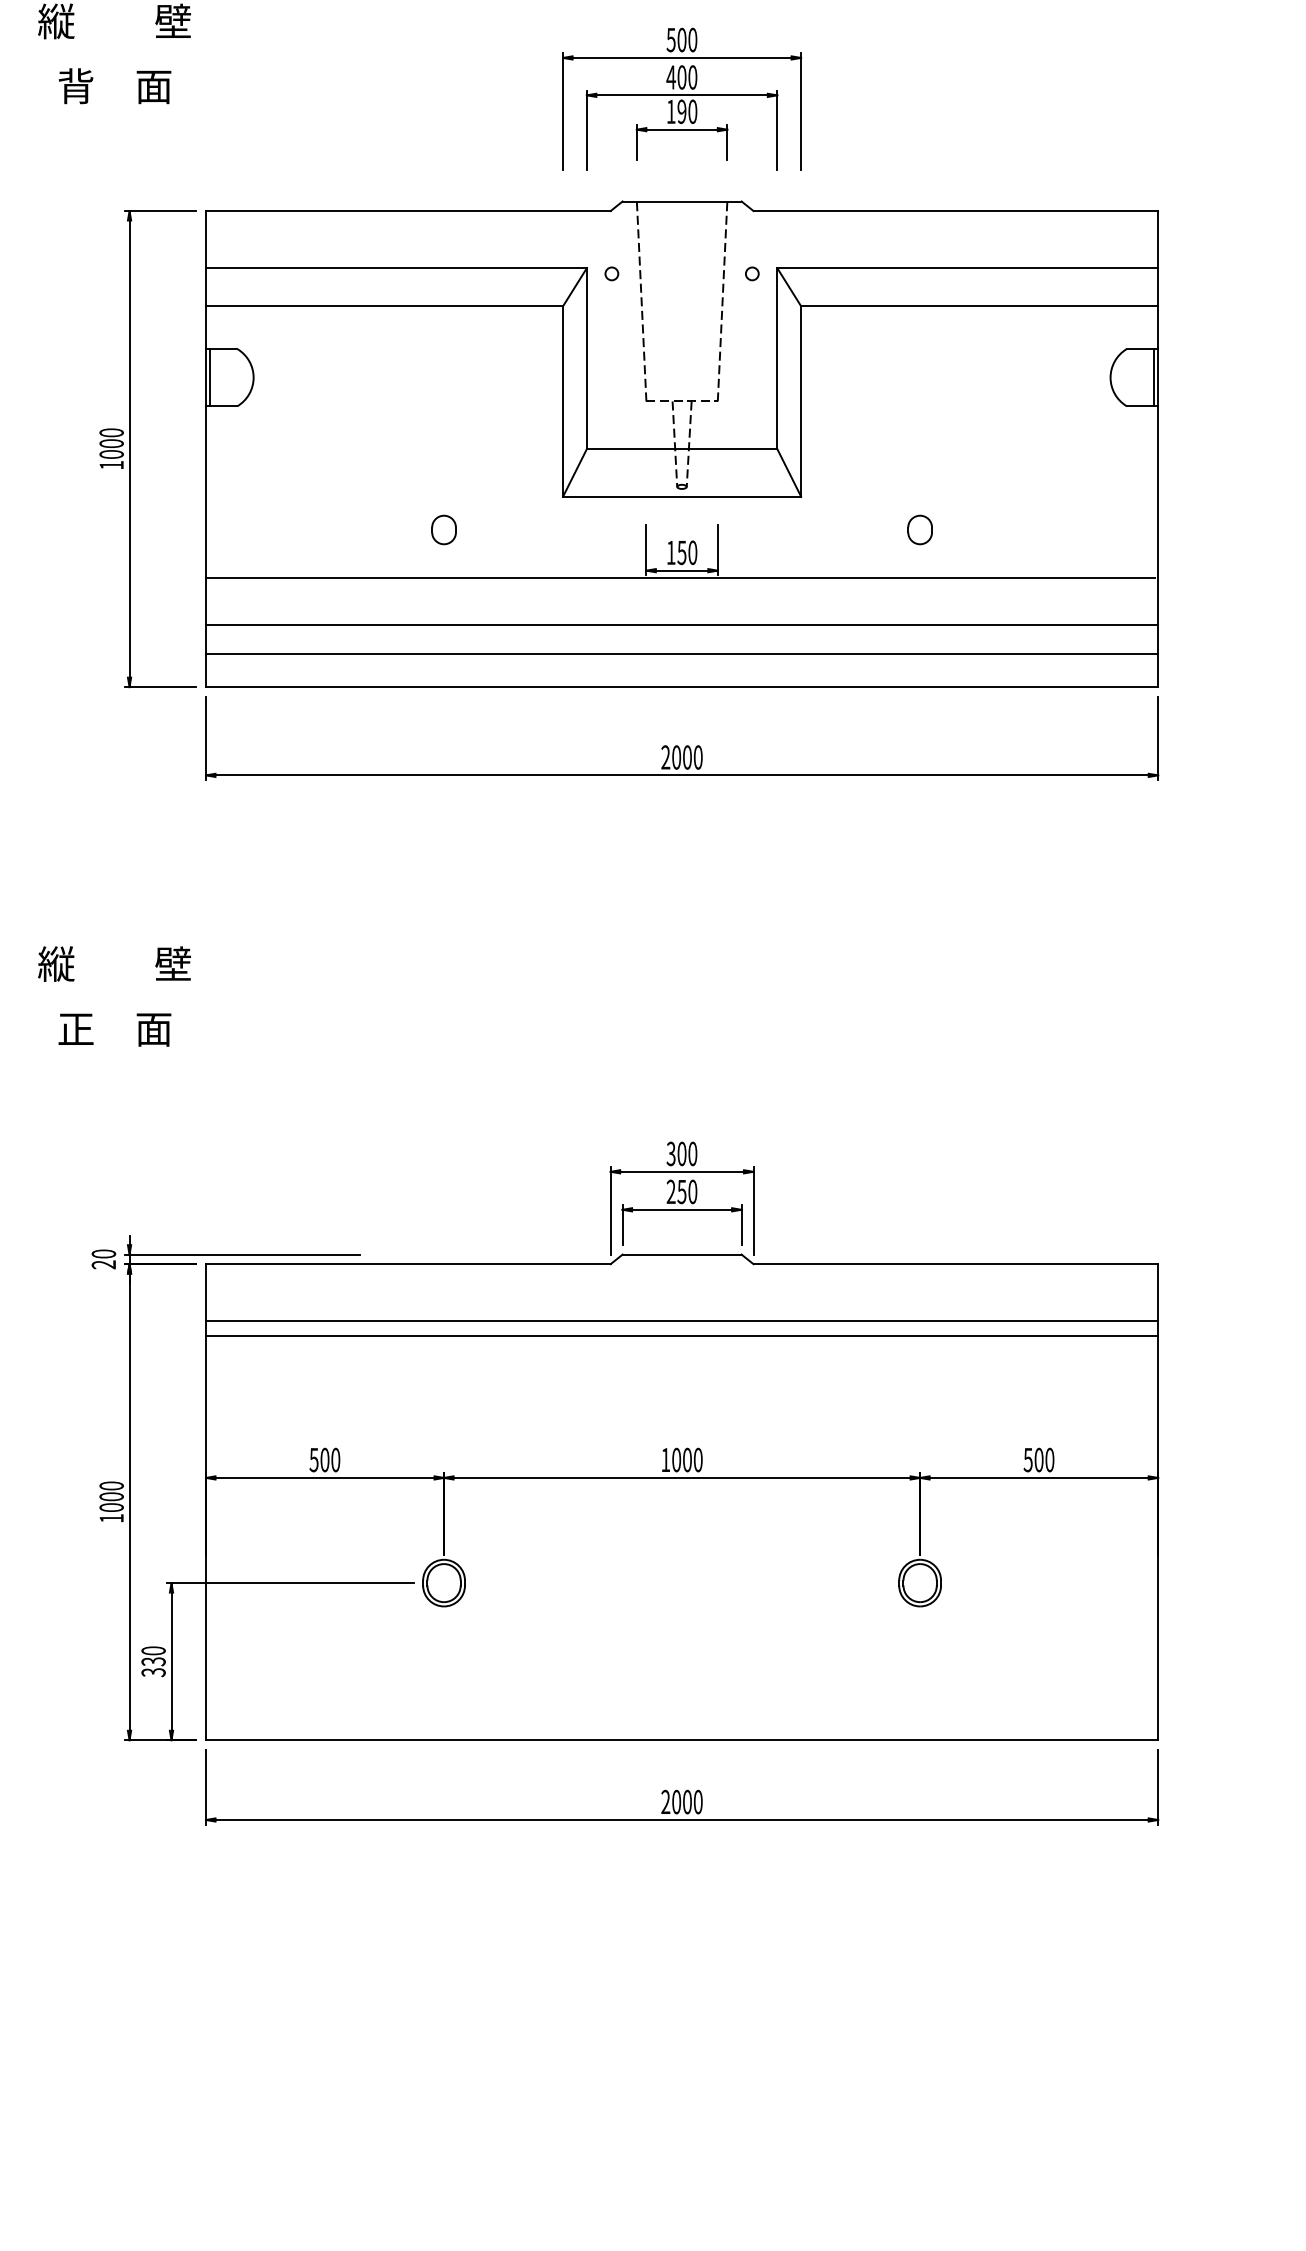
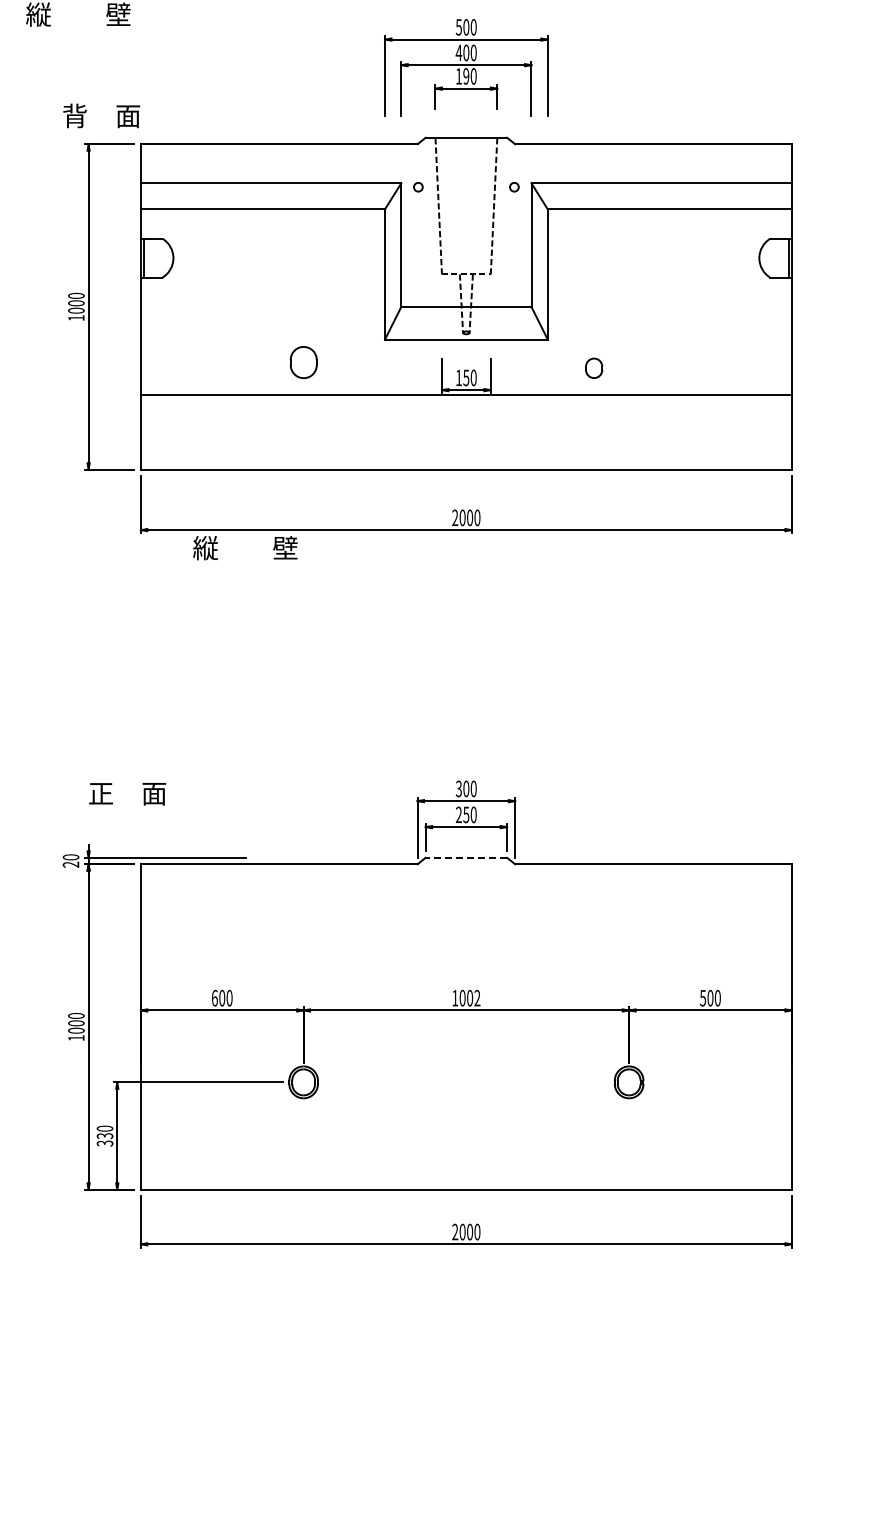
text: (114, 85) -> (101, 115), moved
part: (443, 528) -> (303, 361), size x1.6
part: (920, 528) -> (594, 367), moved
line: (680, 625) -> (465, 427), removed
line: (680, 653) -> (465, 446), removed
text: (114, 964) -> (245, 548), moved
text: (114, 1030) -> (127, 794), moved
line: (682, 1254) -> (466, 857), solid -> dashed
line: (680, 1321) -> (465, 903), removed
line: (680, 1336) -> (465, 913), removed
text: (313, 1458) -> (214, 997), 500 -> 600
text: (698, 1460) -> (477, 998), 1000 -> 1002

